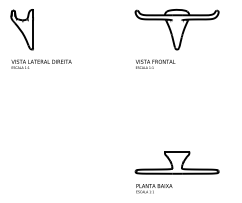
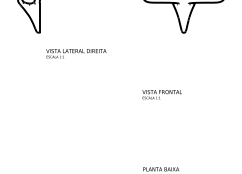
text: (41, 63) -> (76, 52), moved
text: (155, 63) -> (162, 93), moved
part: (176, 162) -> (183, 145), removed

